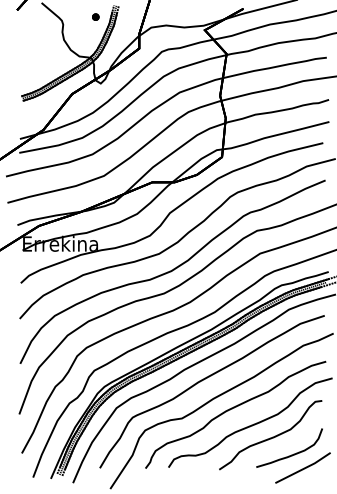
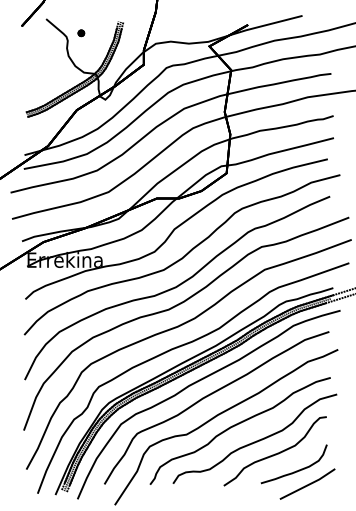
part: (95, 17) -> (81, 33), moved

